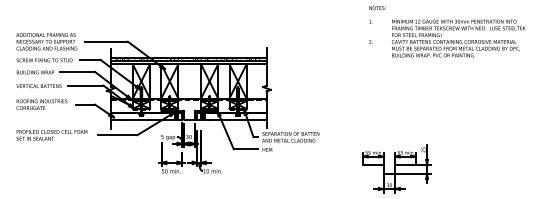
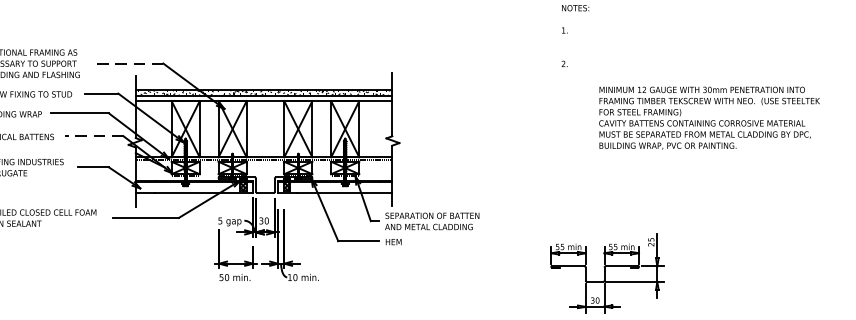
text: (458, 38) -> (709, 117), moved
line: (106, 41) -> (128, 63), solid -> dashed
line: (85, 85) -> (93, 135), solid -> dashed

